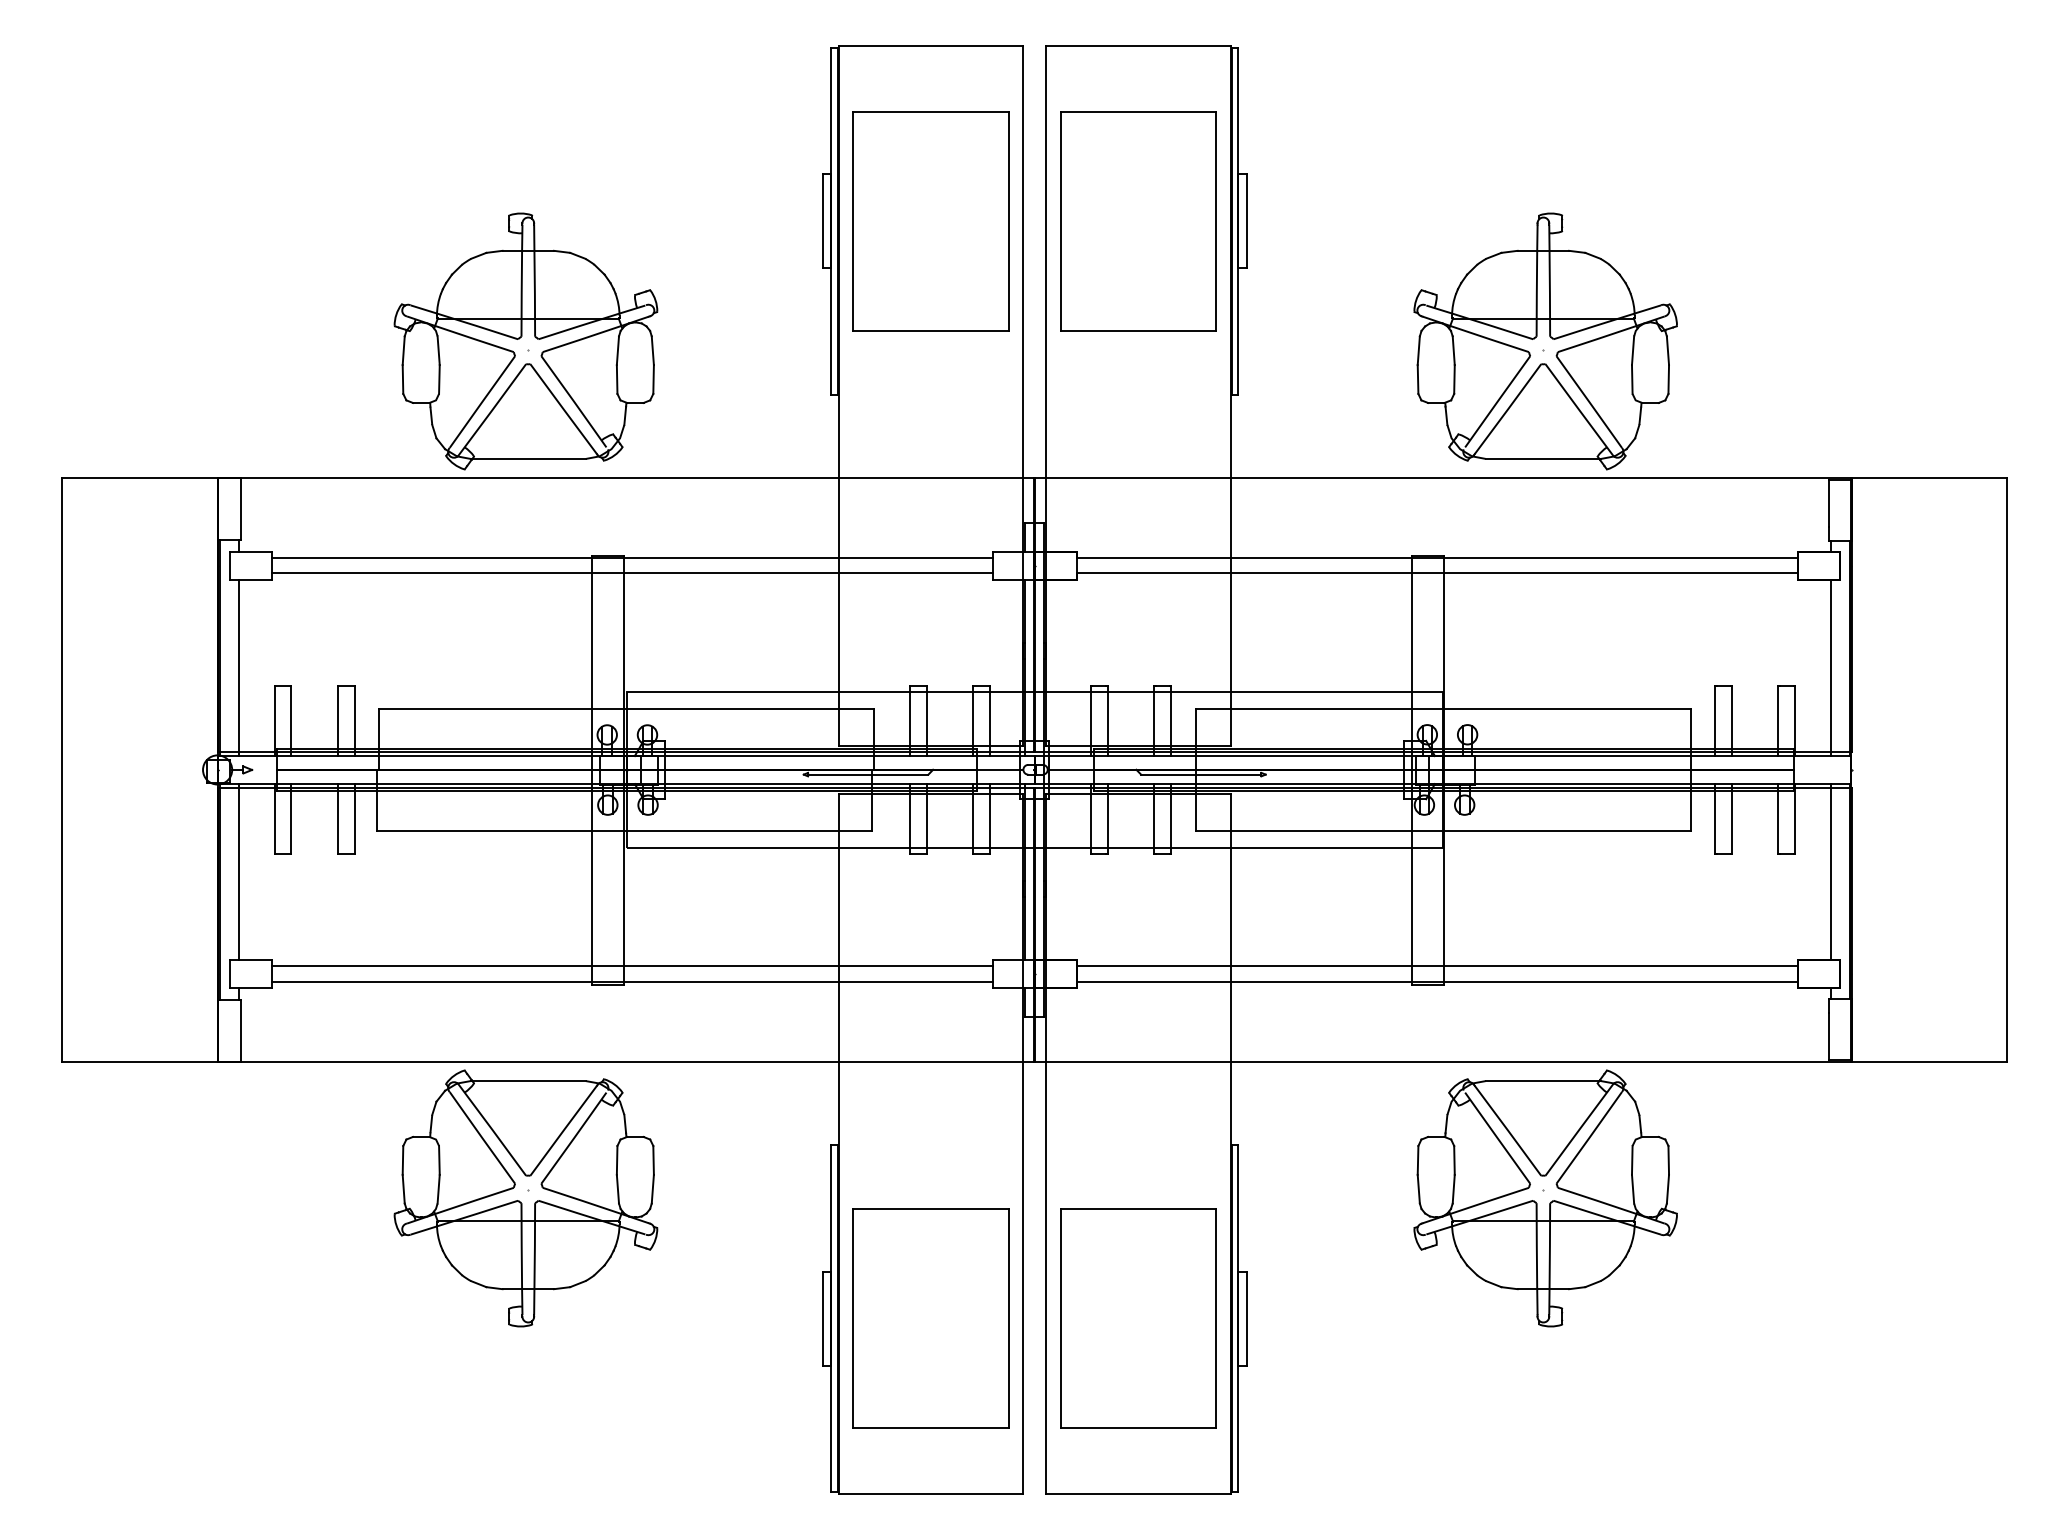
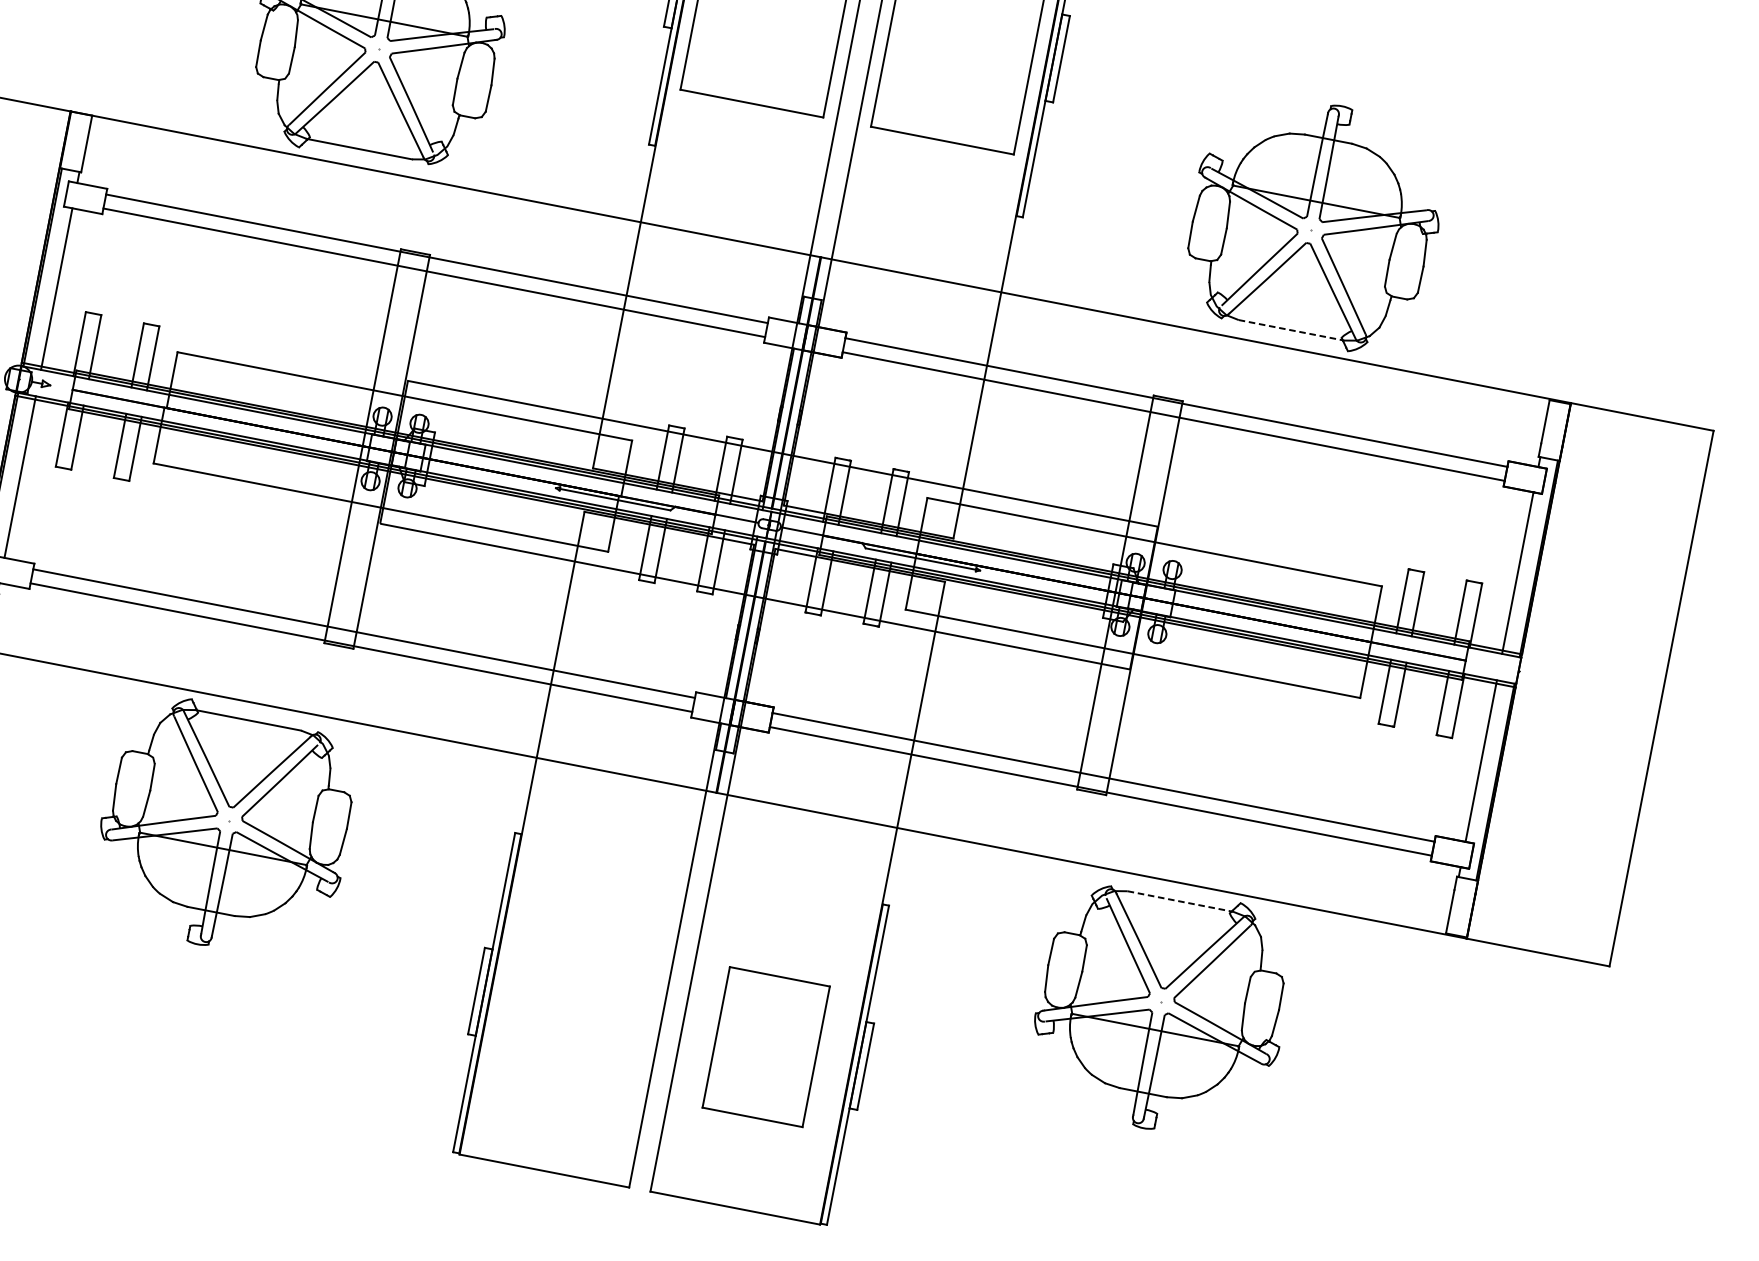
line: (1543, 458) -> (1291, 329), solid -> dashed
line: (1543, 1081) -> (1180, 901), solid -> dashed
part: (930, 1318) -> (575, 1010), removed
part: (1138, 1318) -> (766, 1047), size x0.7

